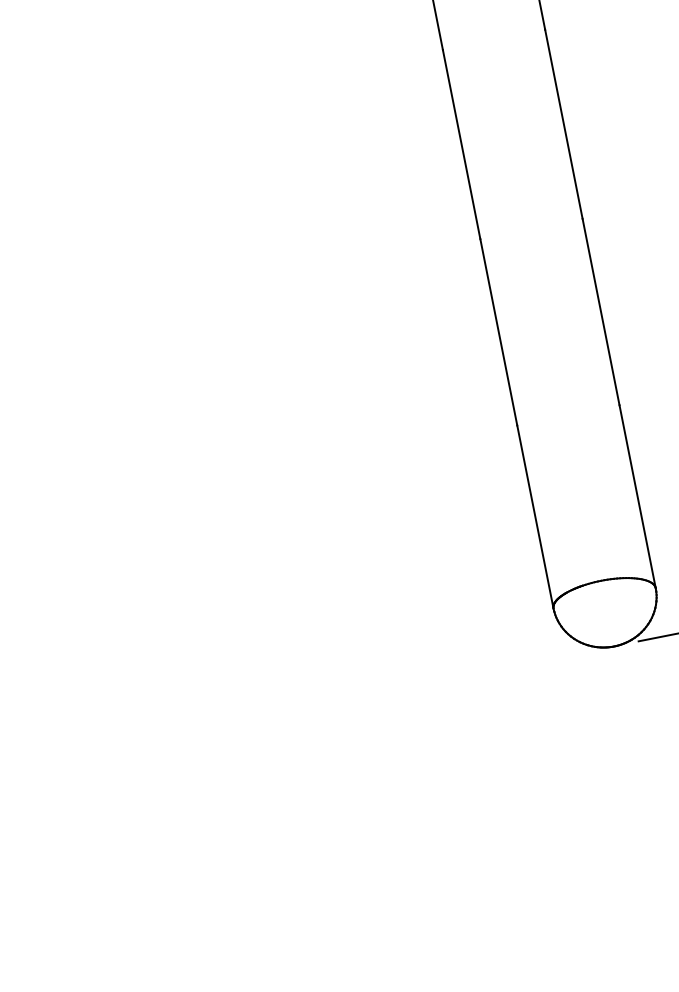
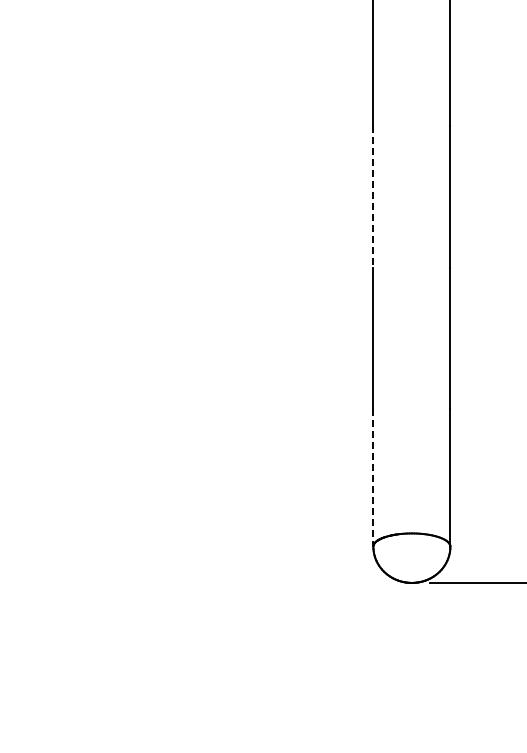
line: (461, 145) -> (373, 197), solid -> dashed
line: (535, 516) -> (373, 477), solid -> dashed

